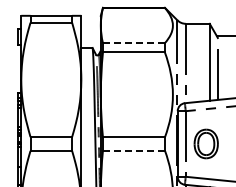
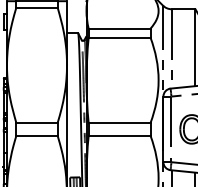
line: (133, 43) -> (119, 28), dashed -> solid
line: (133, 150) -> (119, 135), dashed -> solid

